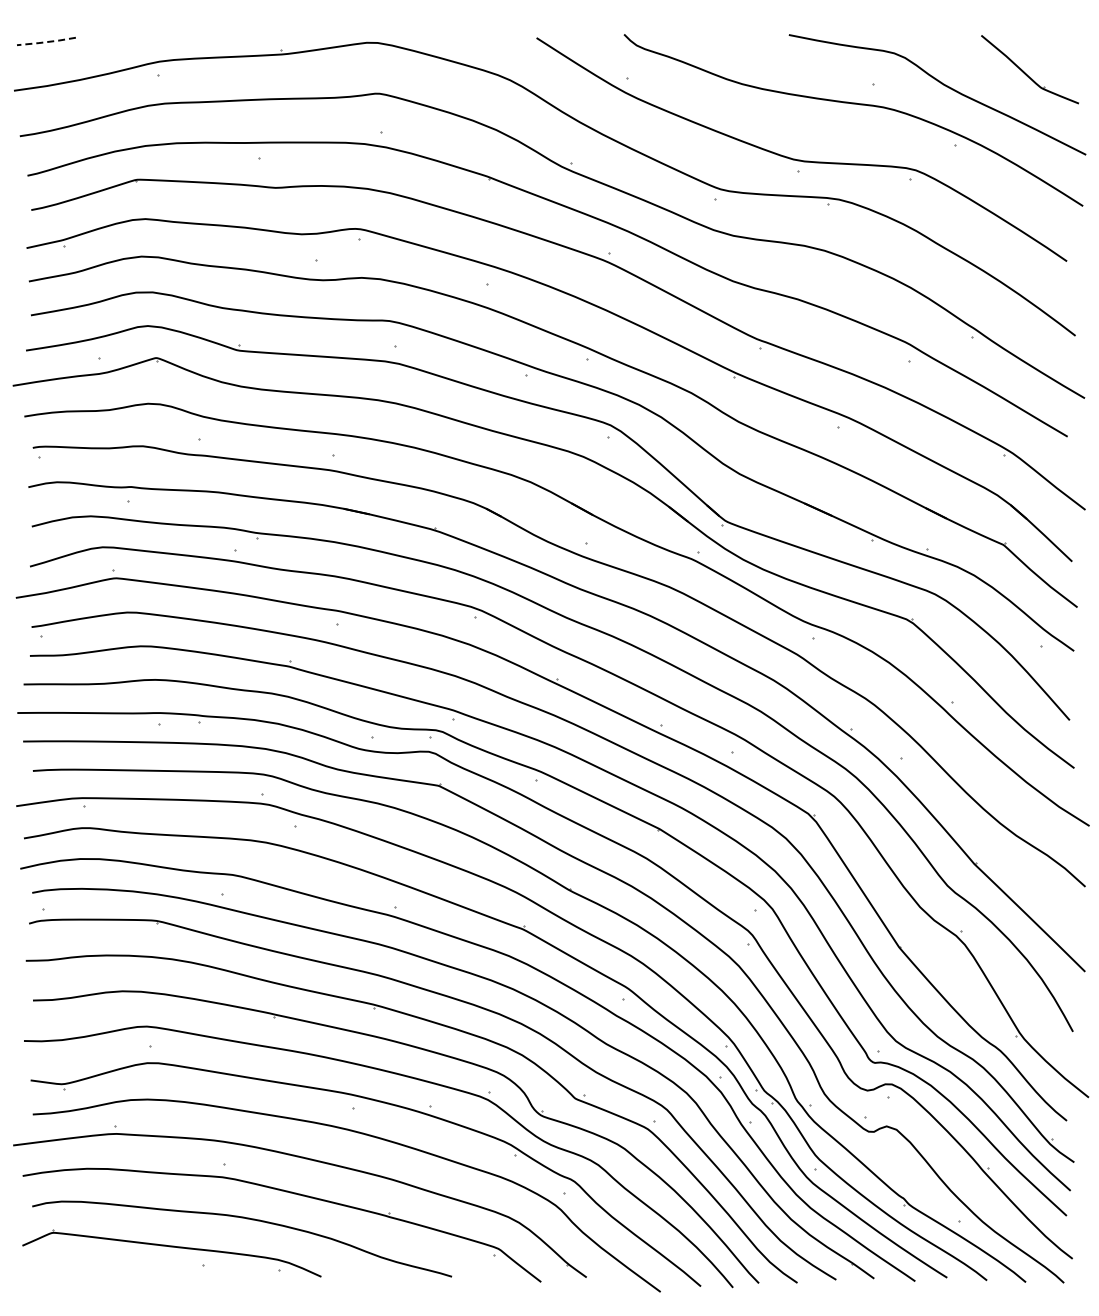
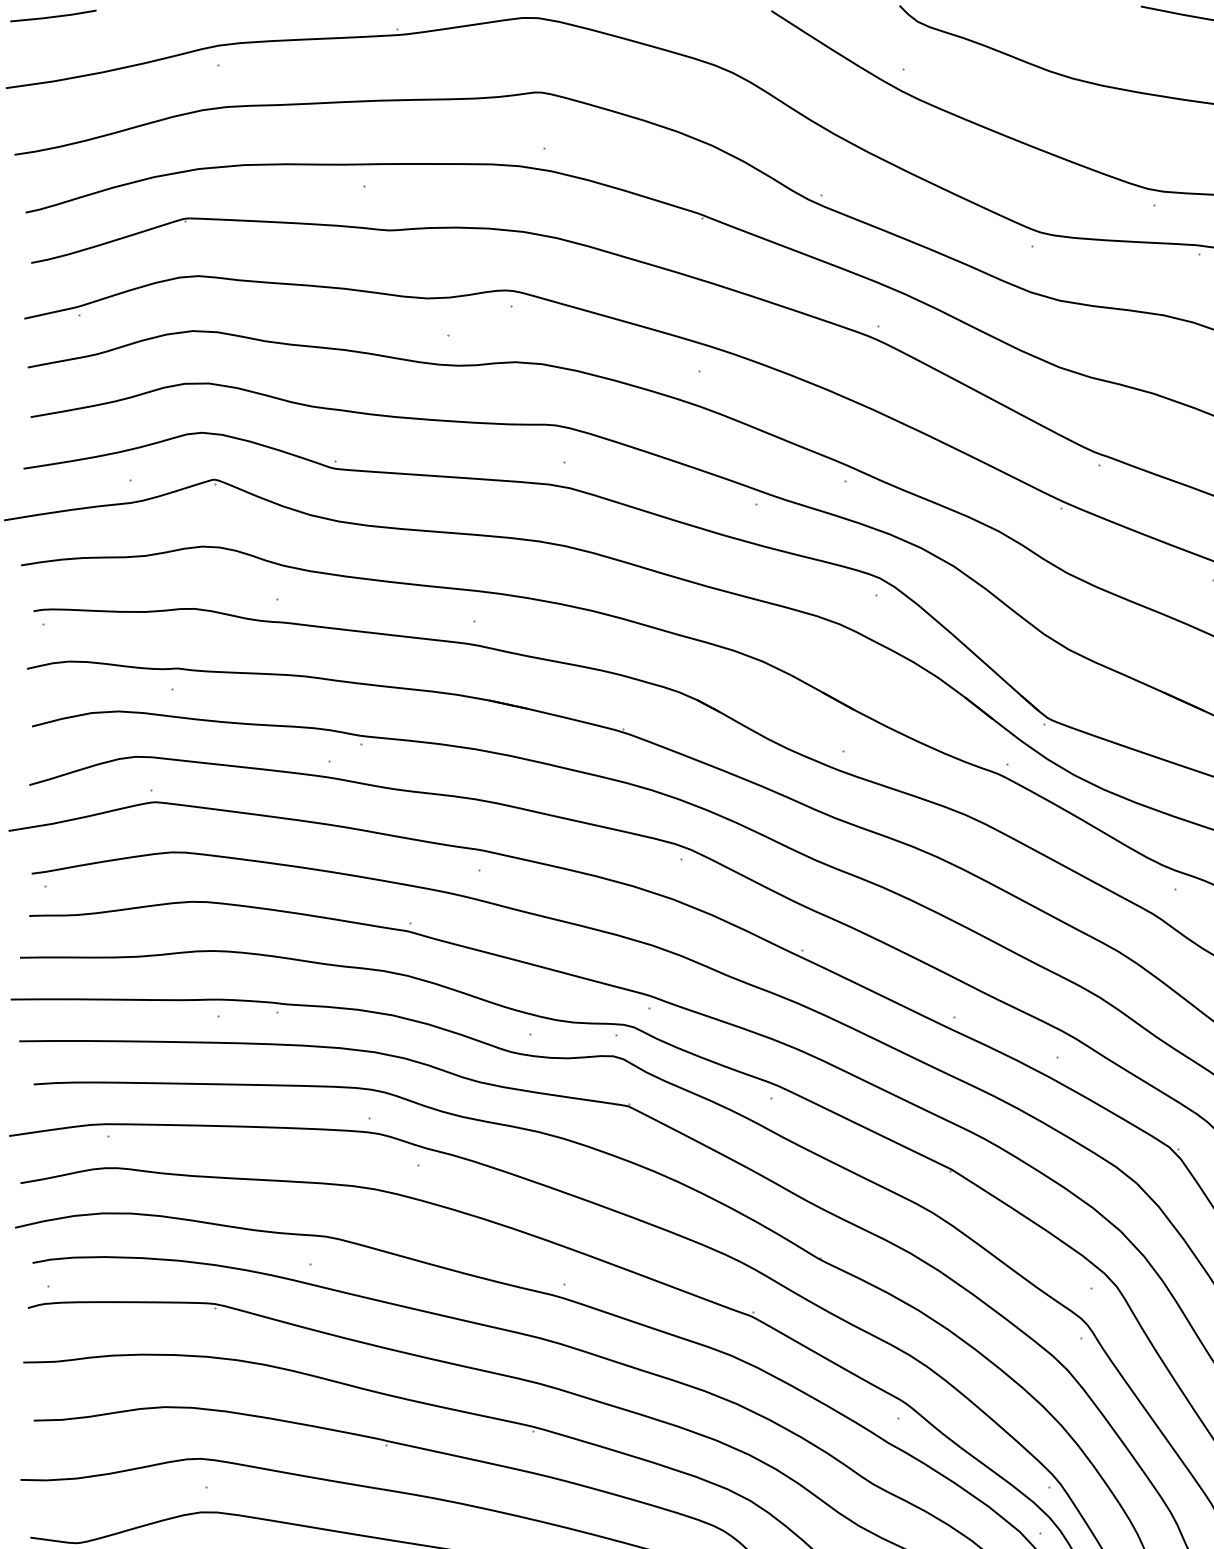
line: (46, 42) -> (53, 17), dashed -> solid

